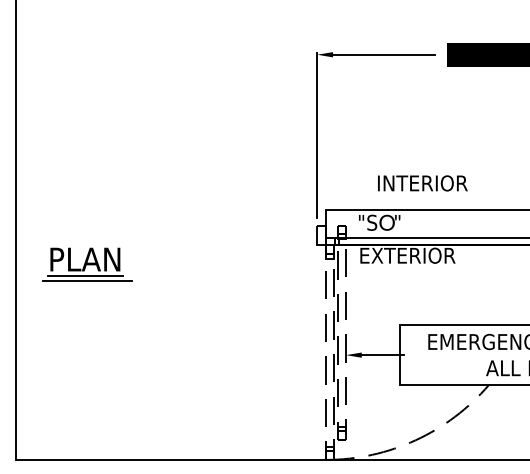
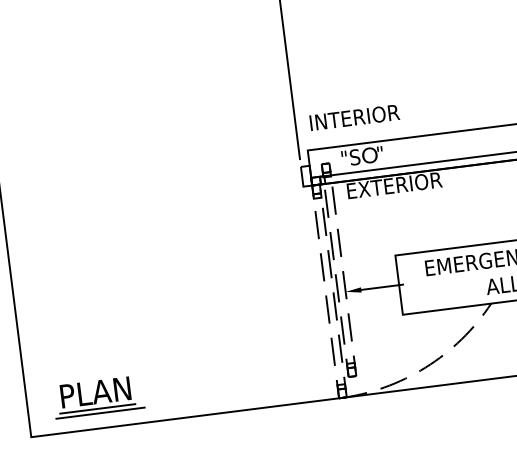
text: (422, 183) -> (354, 117), moved
part: (87, 264) -> (98, 397), moved

